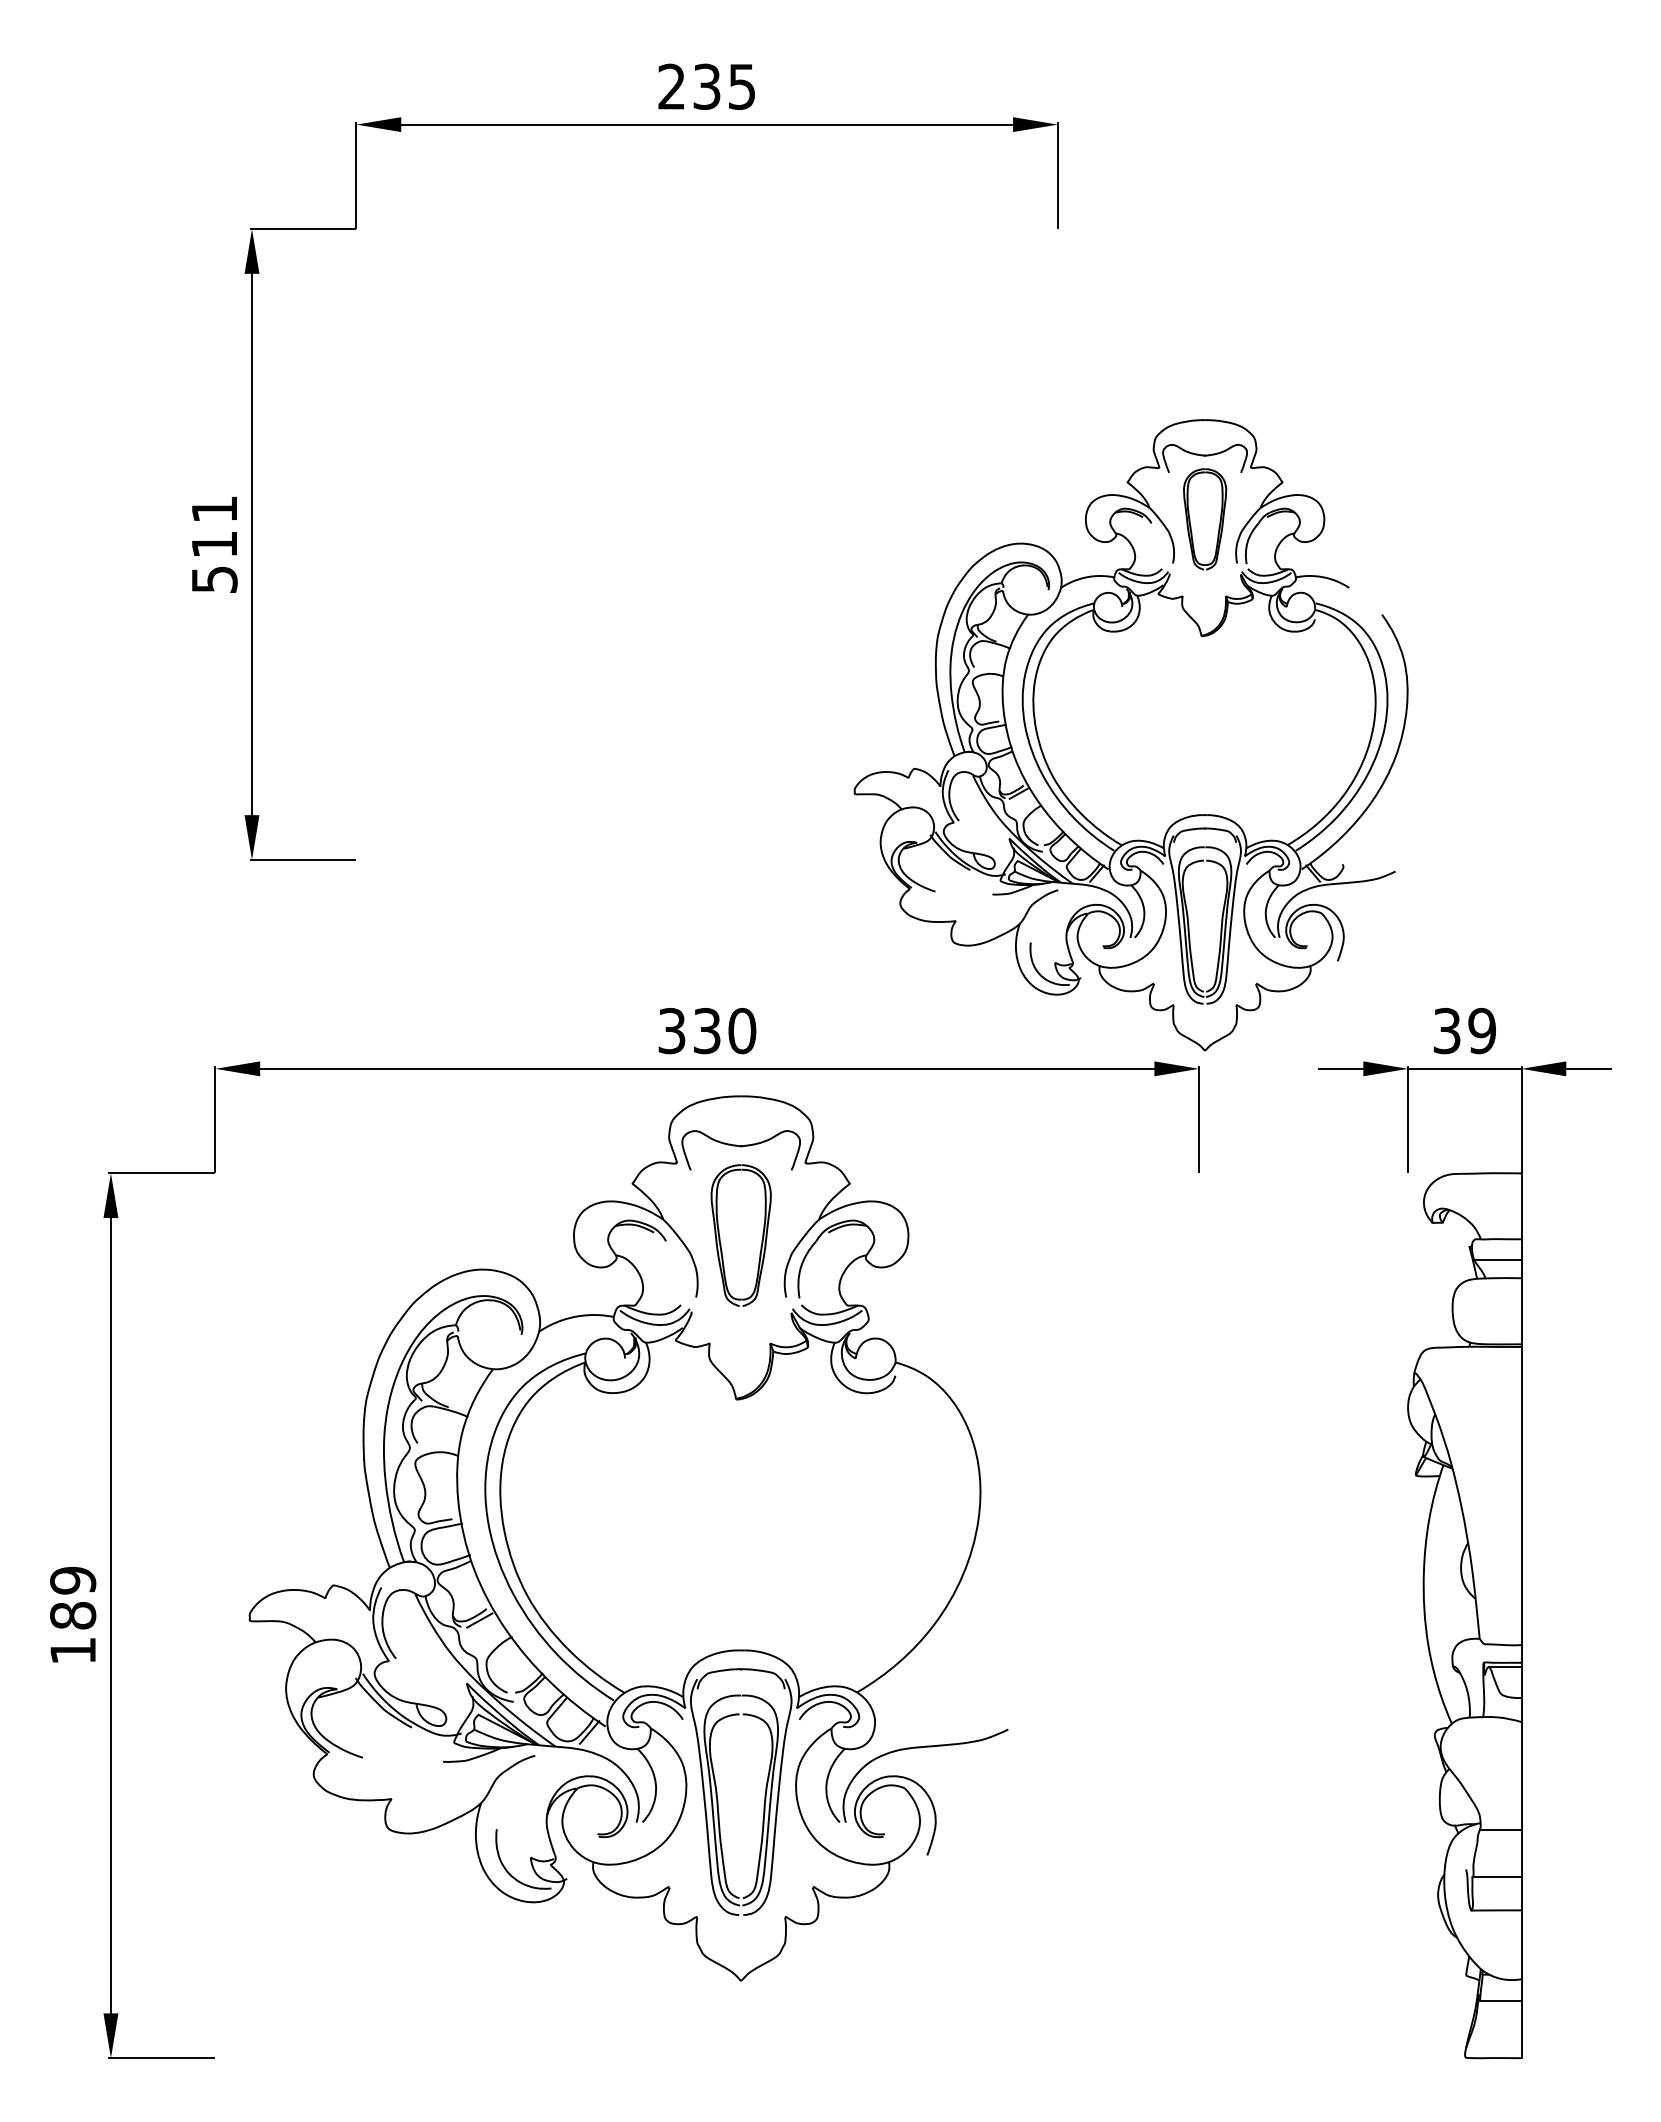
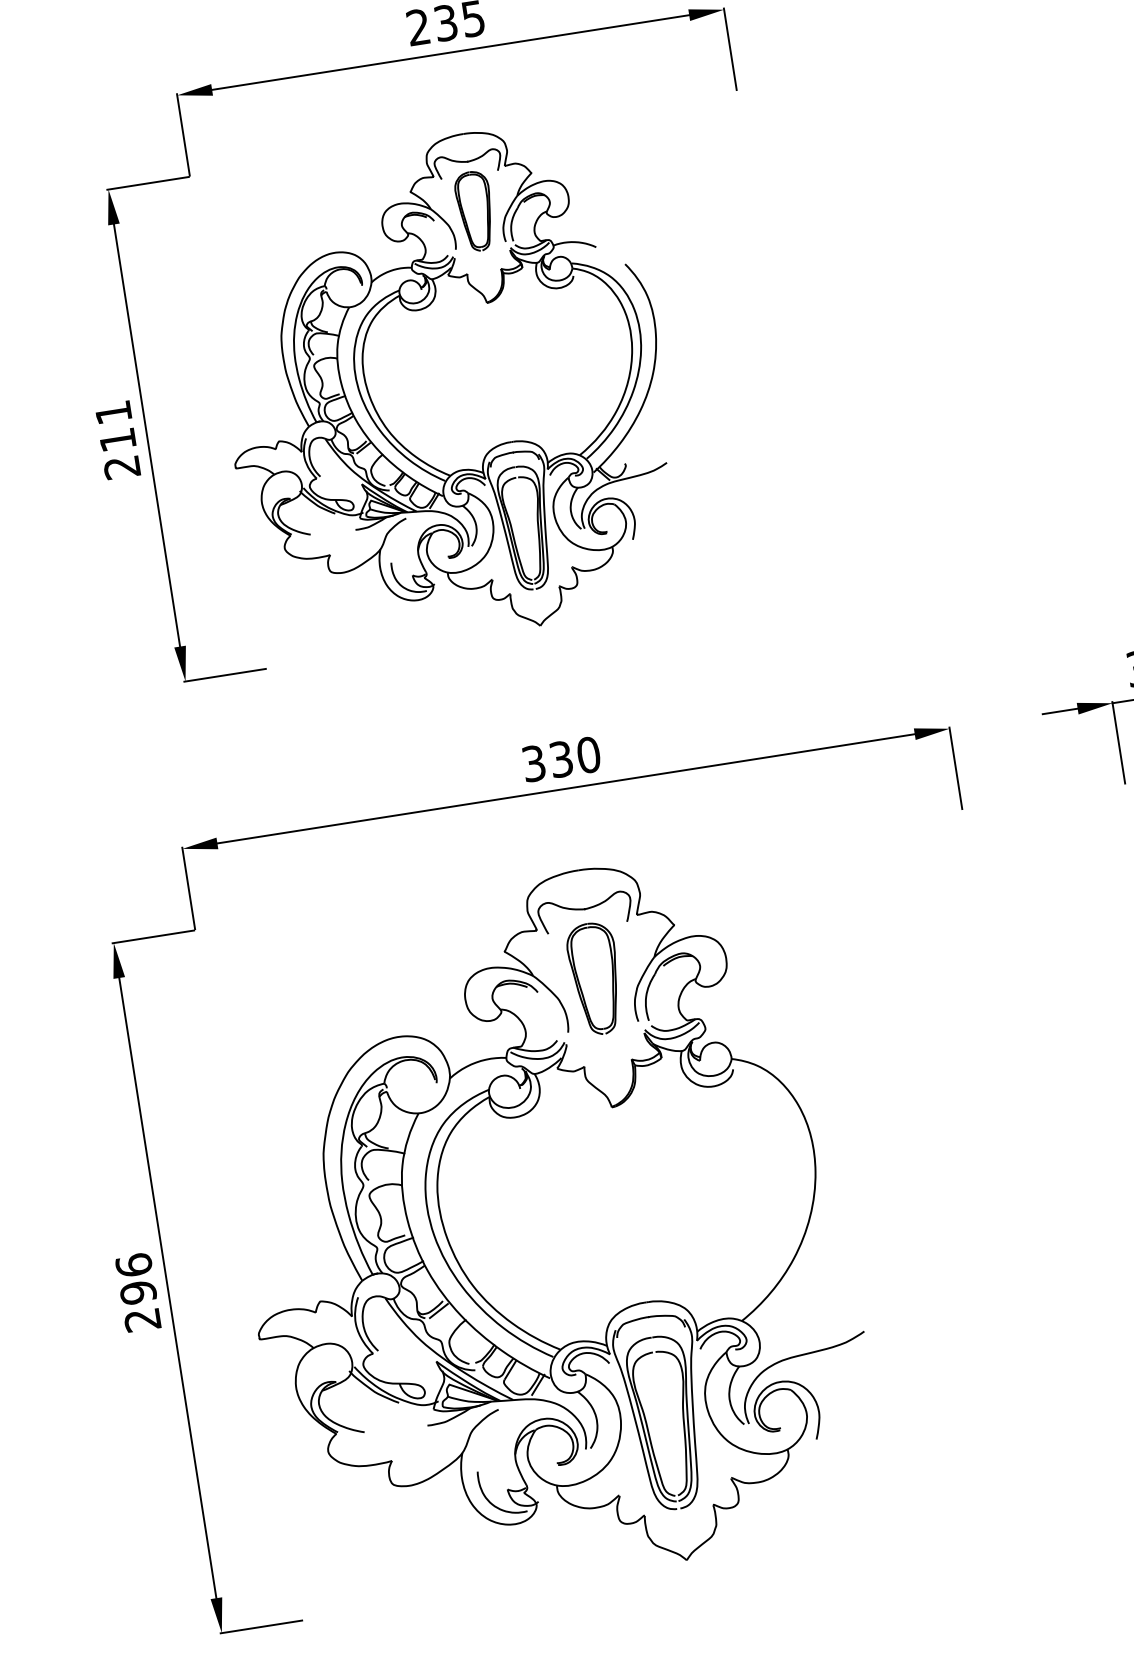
text: (214, 579) -> (122, 467), 511 -> 211
part: (1130, 735) -> (443, 389), moved
part: (628, 1538) -> (544, 1228), moved
text: (73, 1615) -> (138, 1292), 189 -> 296

